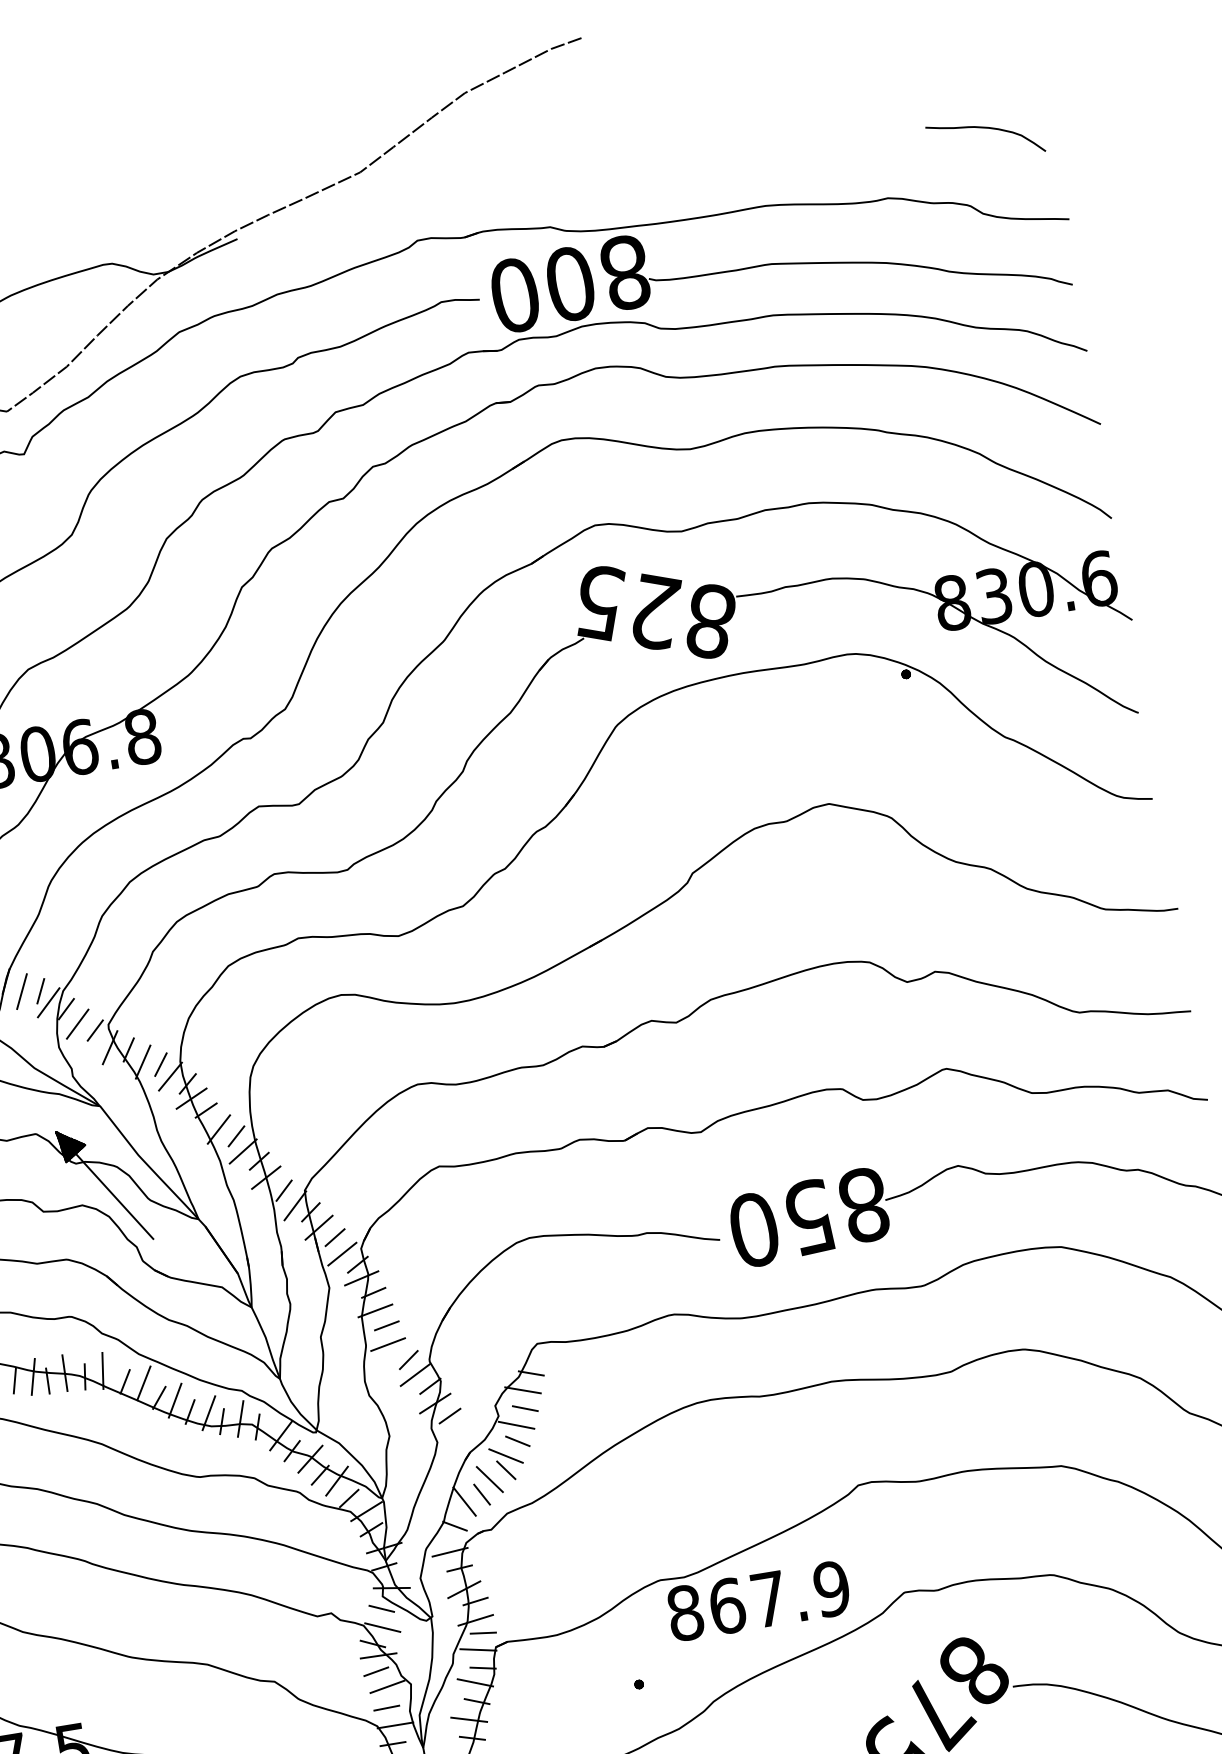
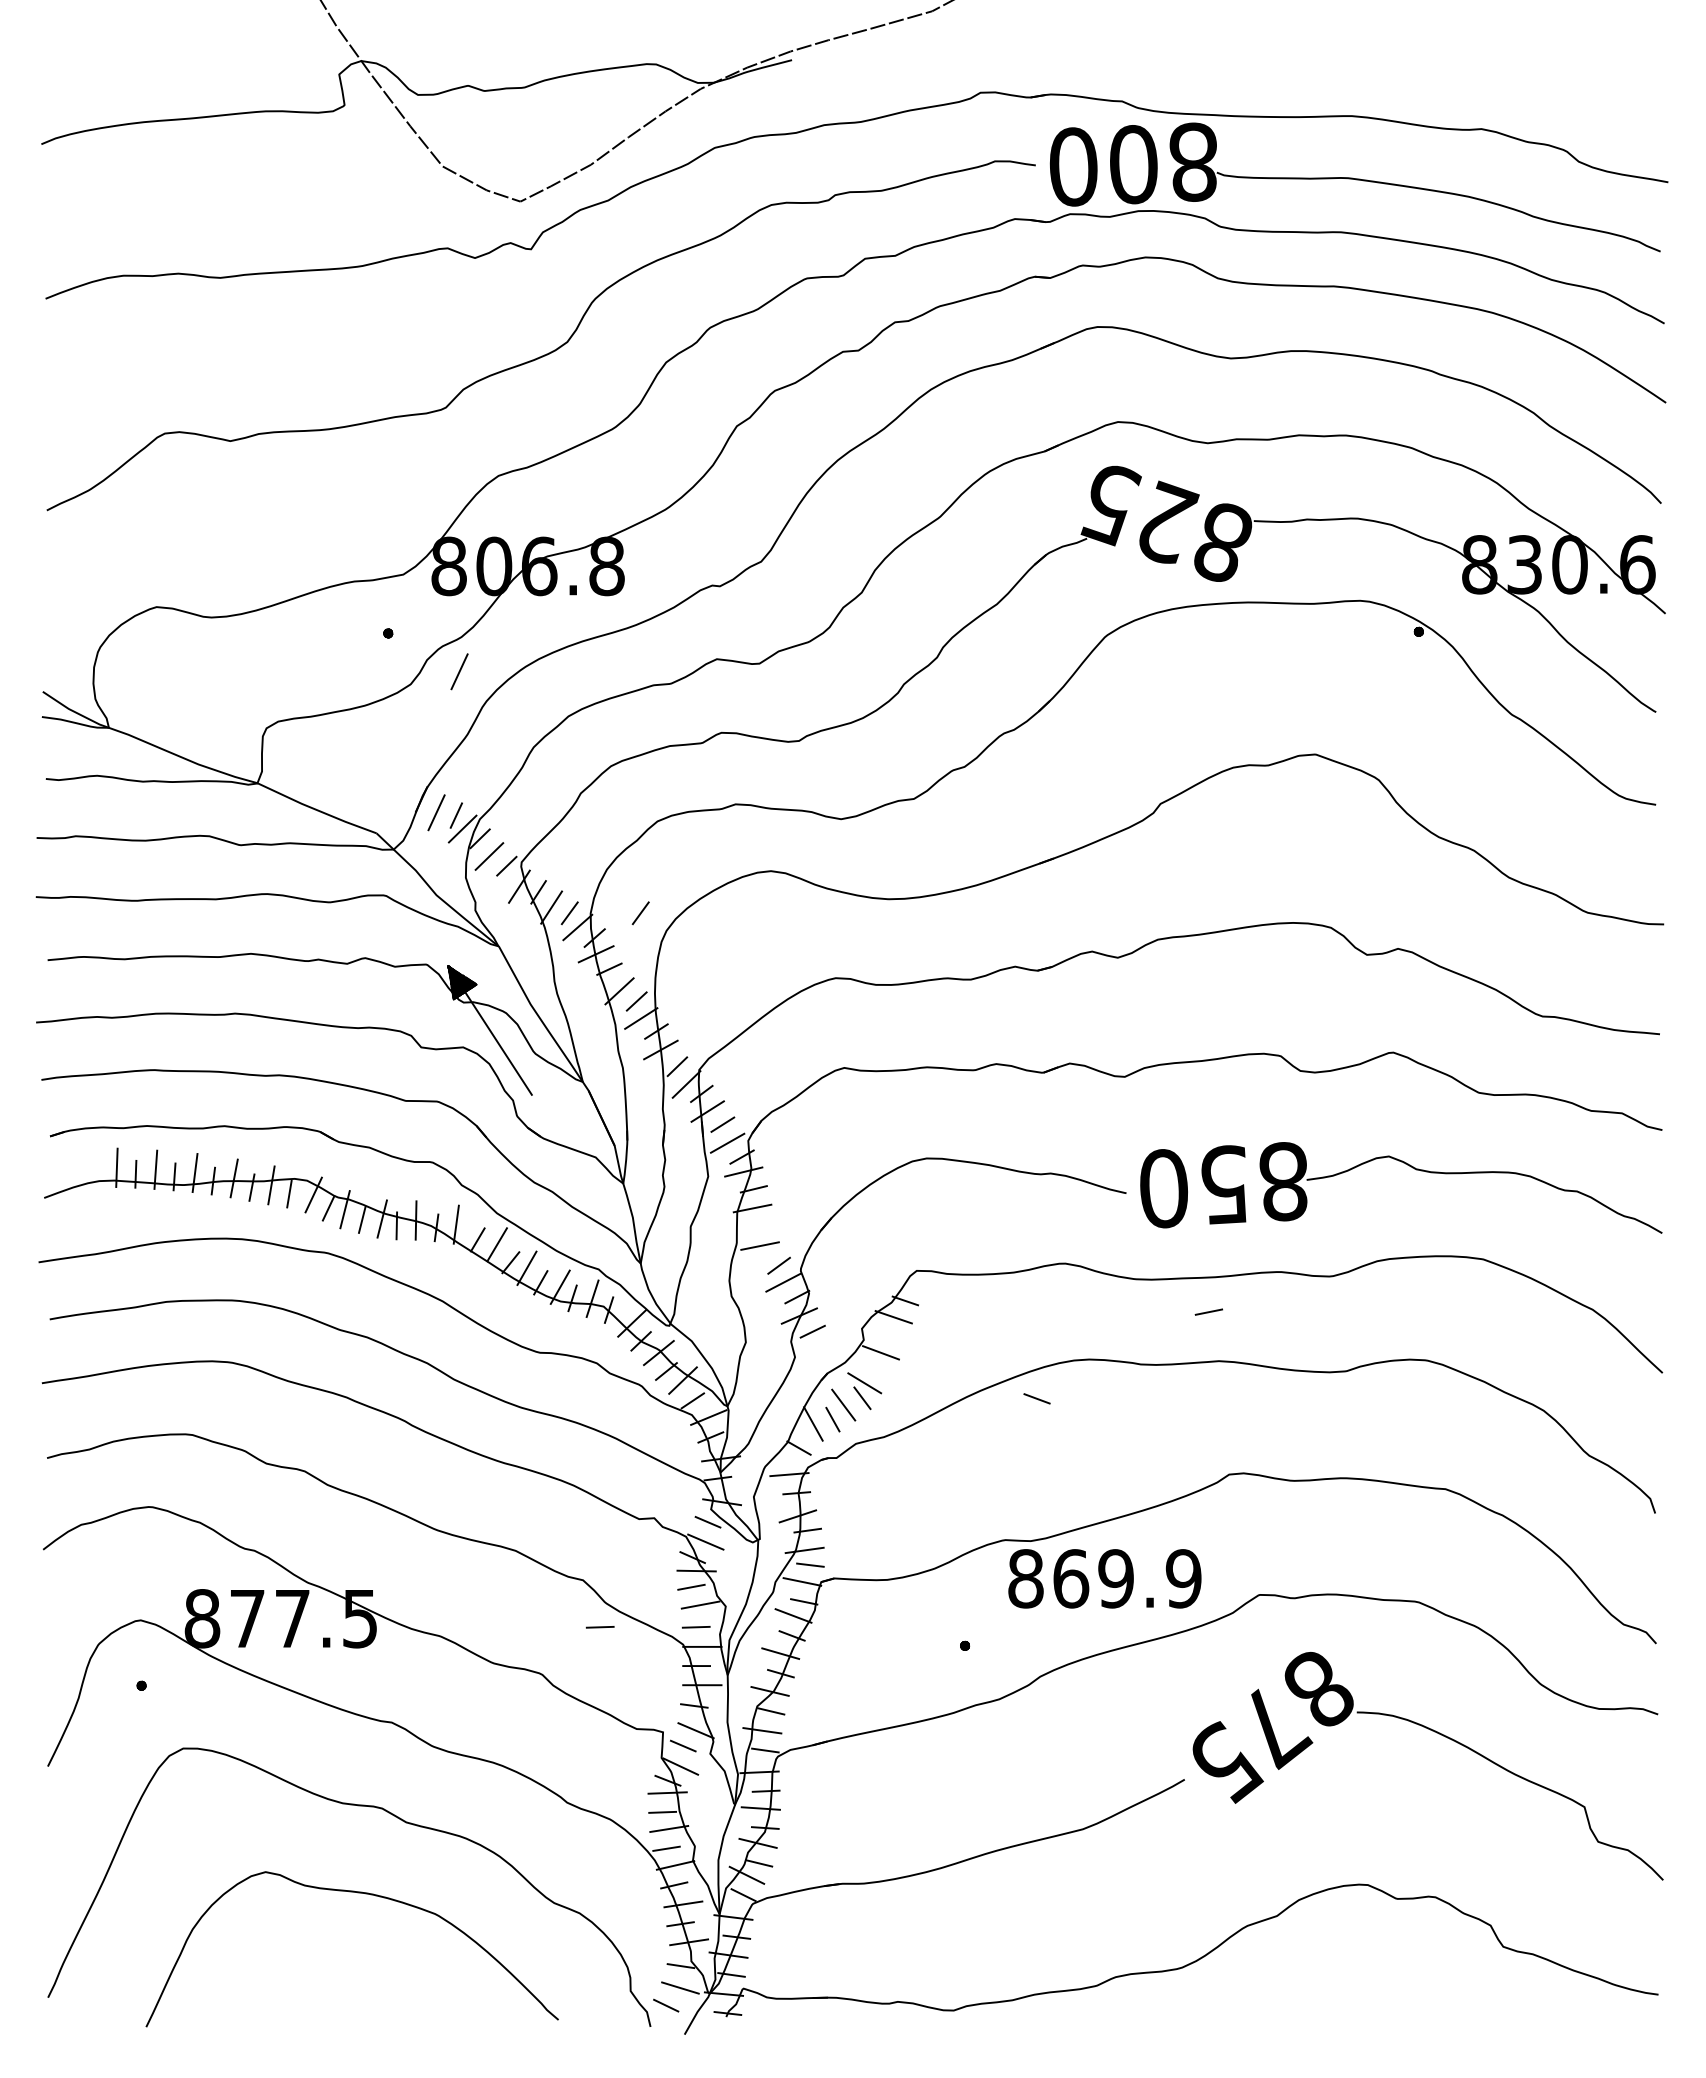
curve: (987, 129) -> (1597, 73), removed
line: (21, 857) -> (459, 671), added
line: (226, 1054) -> (640, 913), added
line: (386, 1325) -> (1208, 1311), moved
line: (524, 1408) -> (1036, 1398), moved
line: (517, 1441) -> (879, 1369), removed
text: (768, 1599) -> (1115, 1578), 867.9 -> 869.9
line: (297, 1723) -> (599, 1627), added

